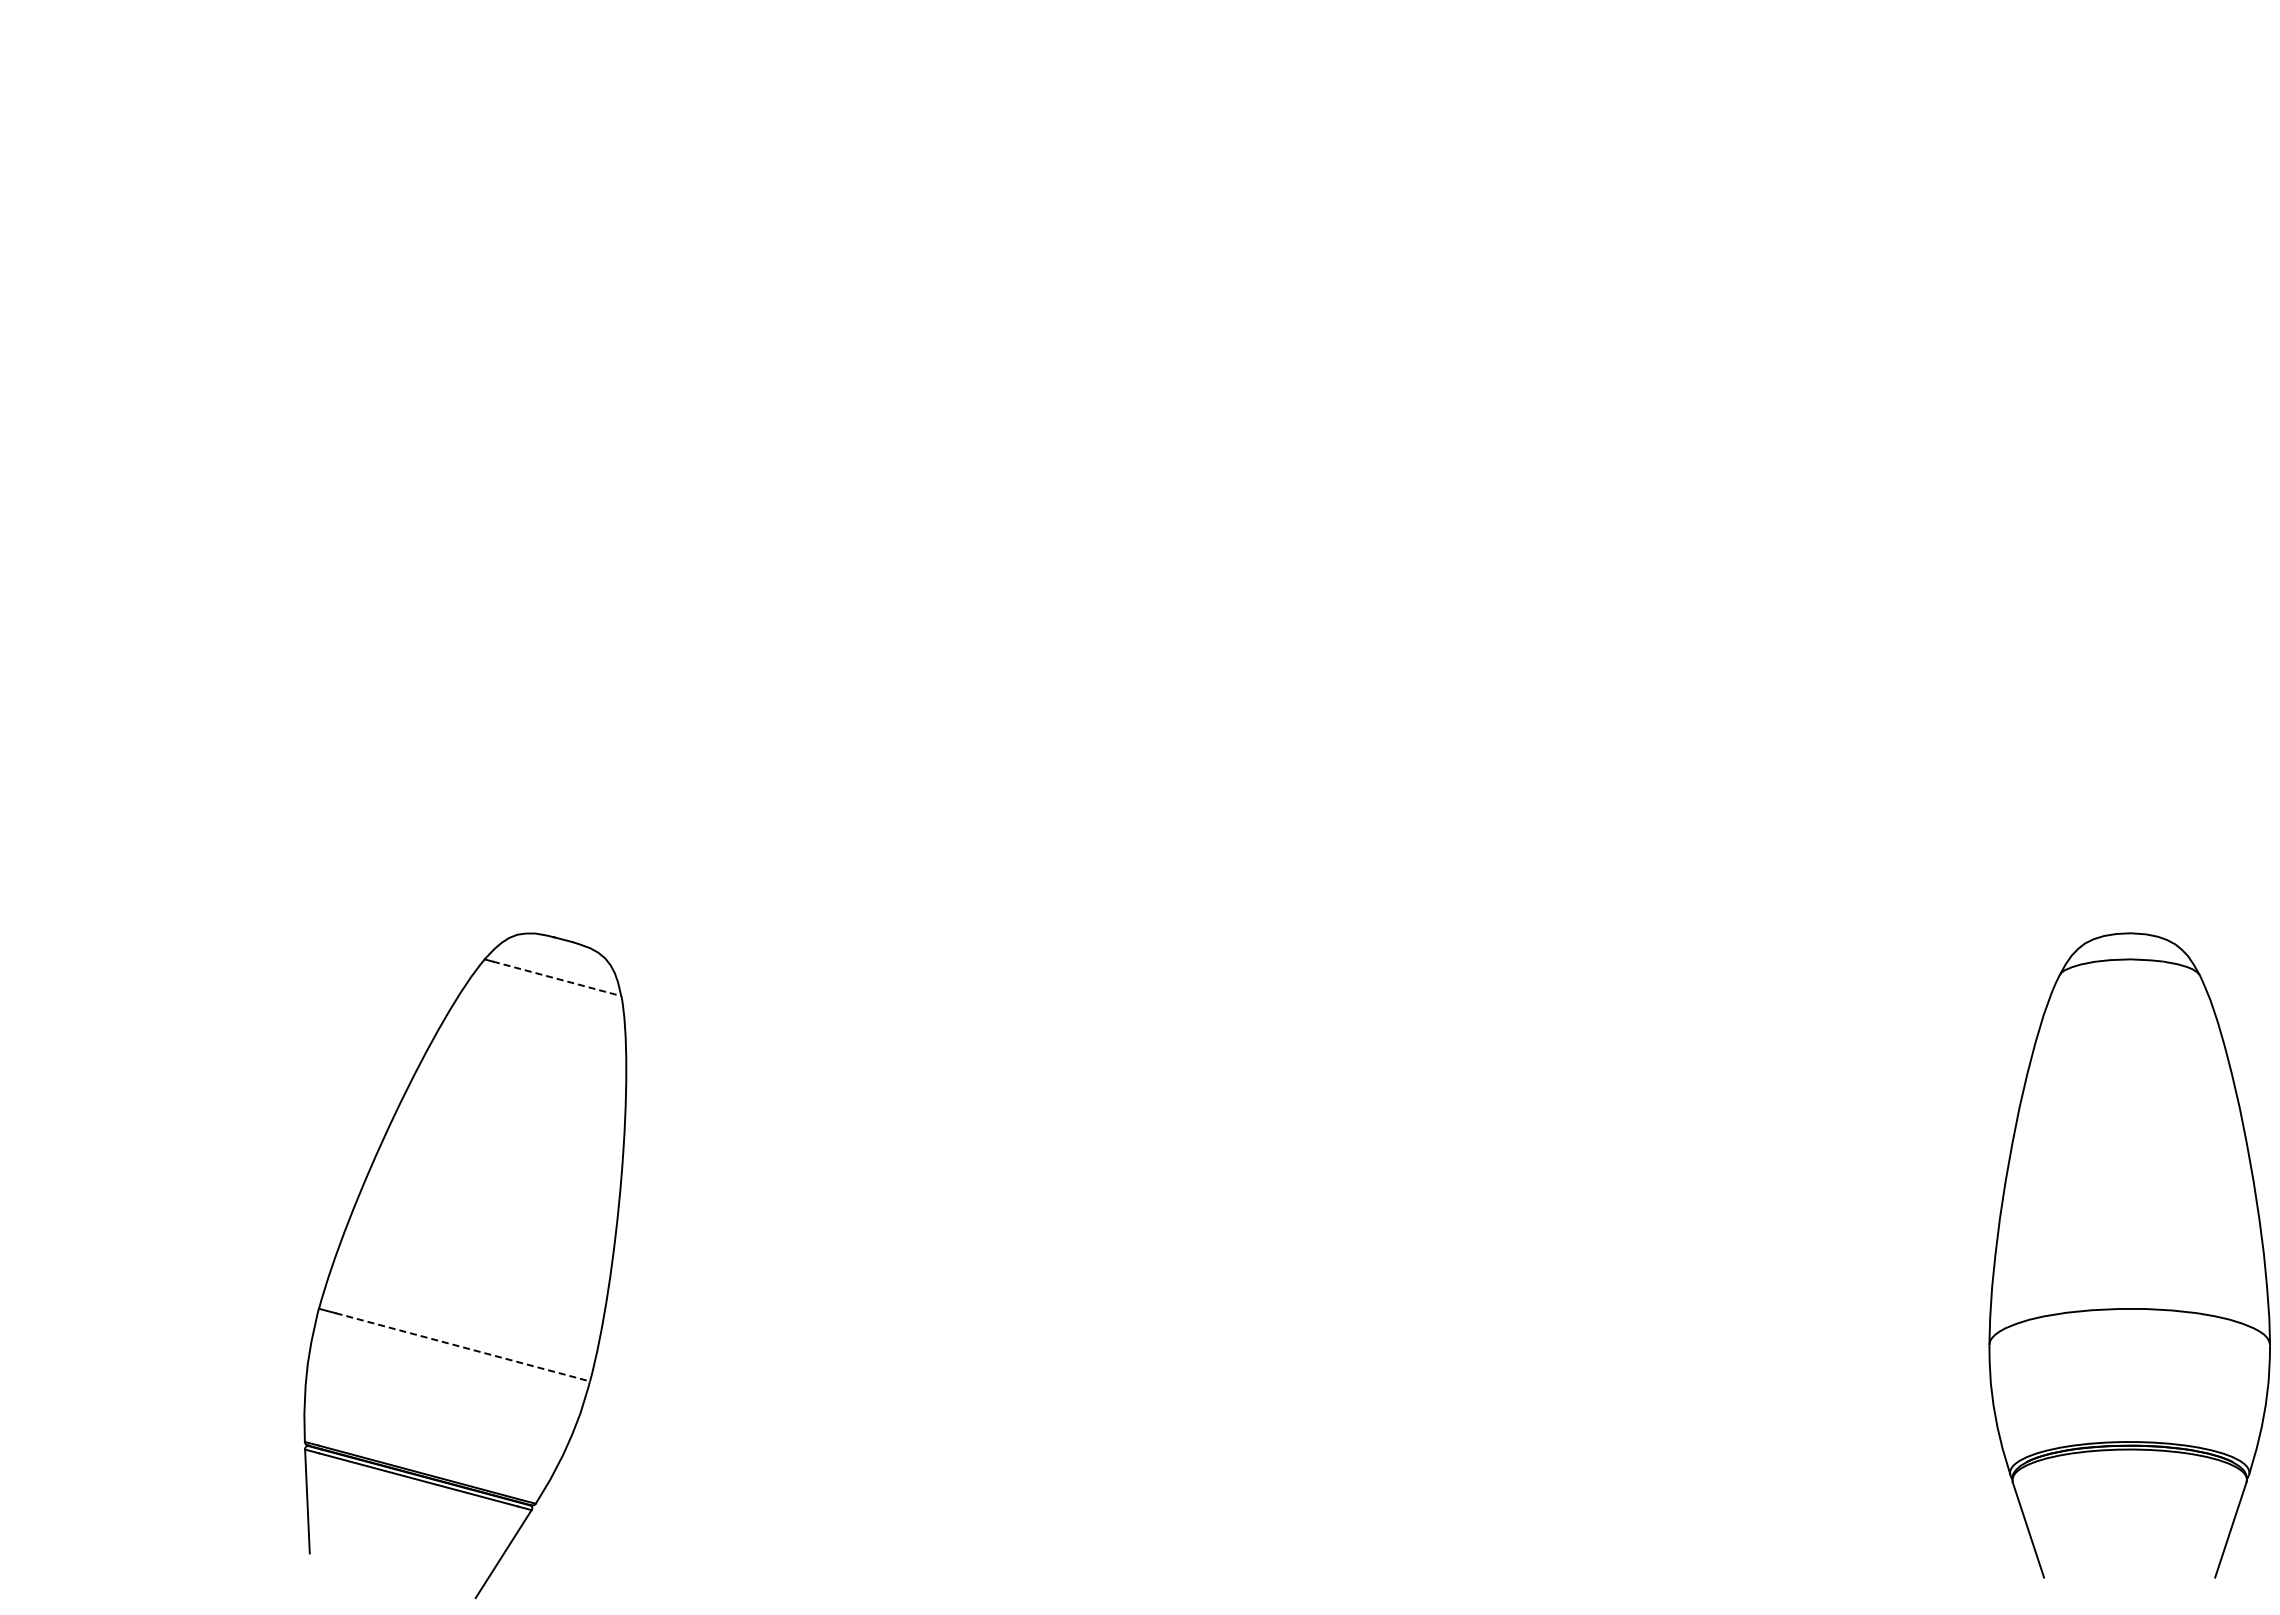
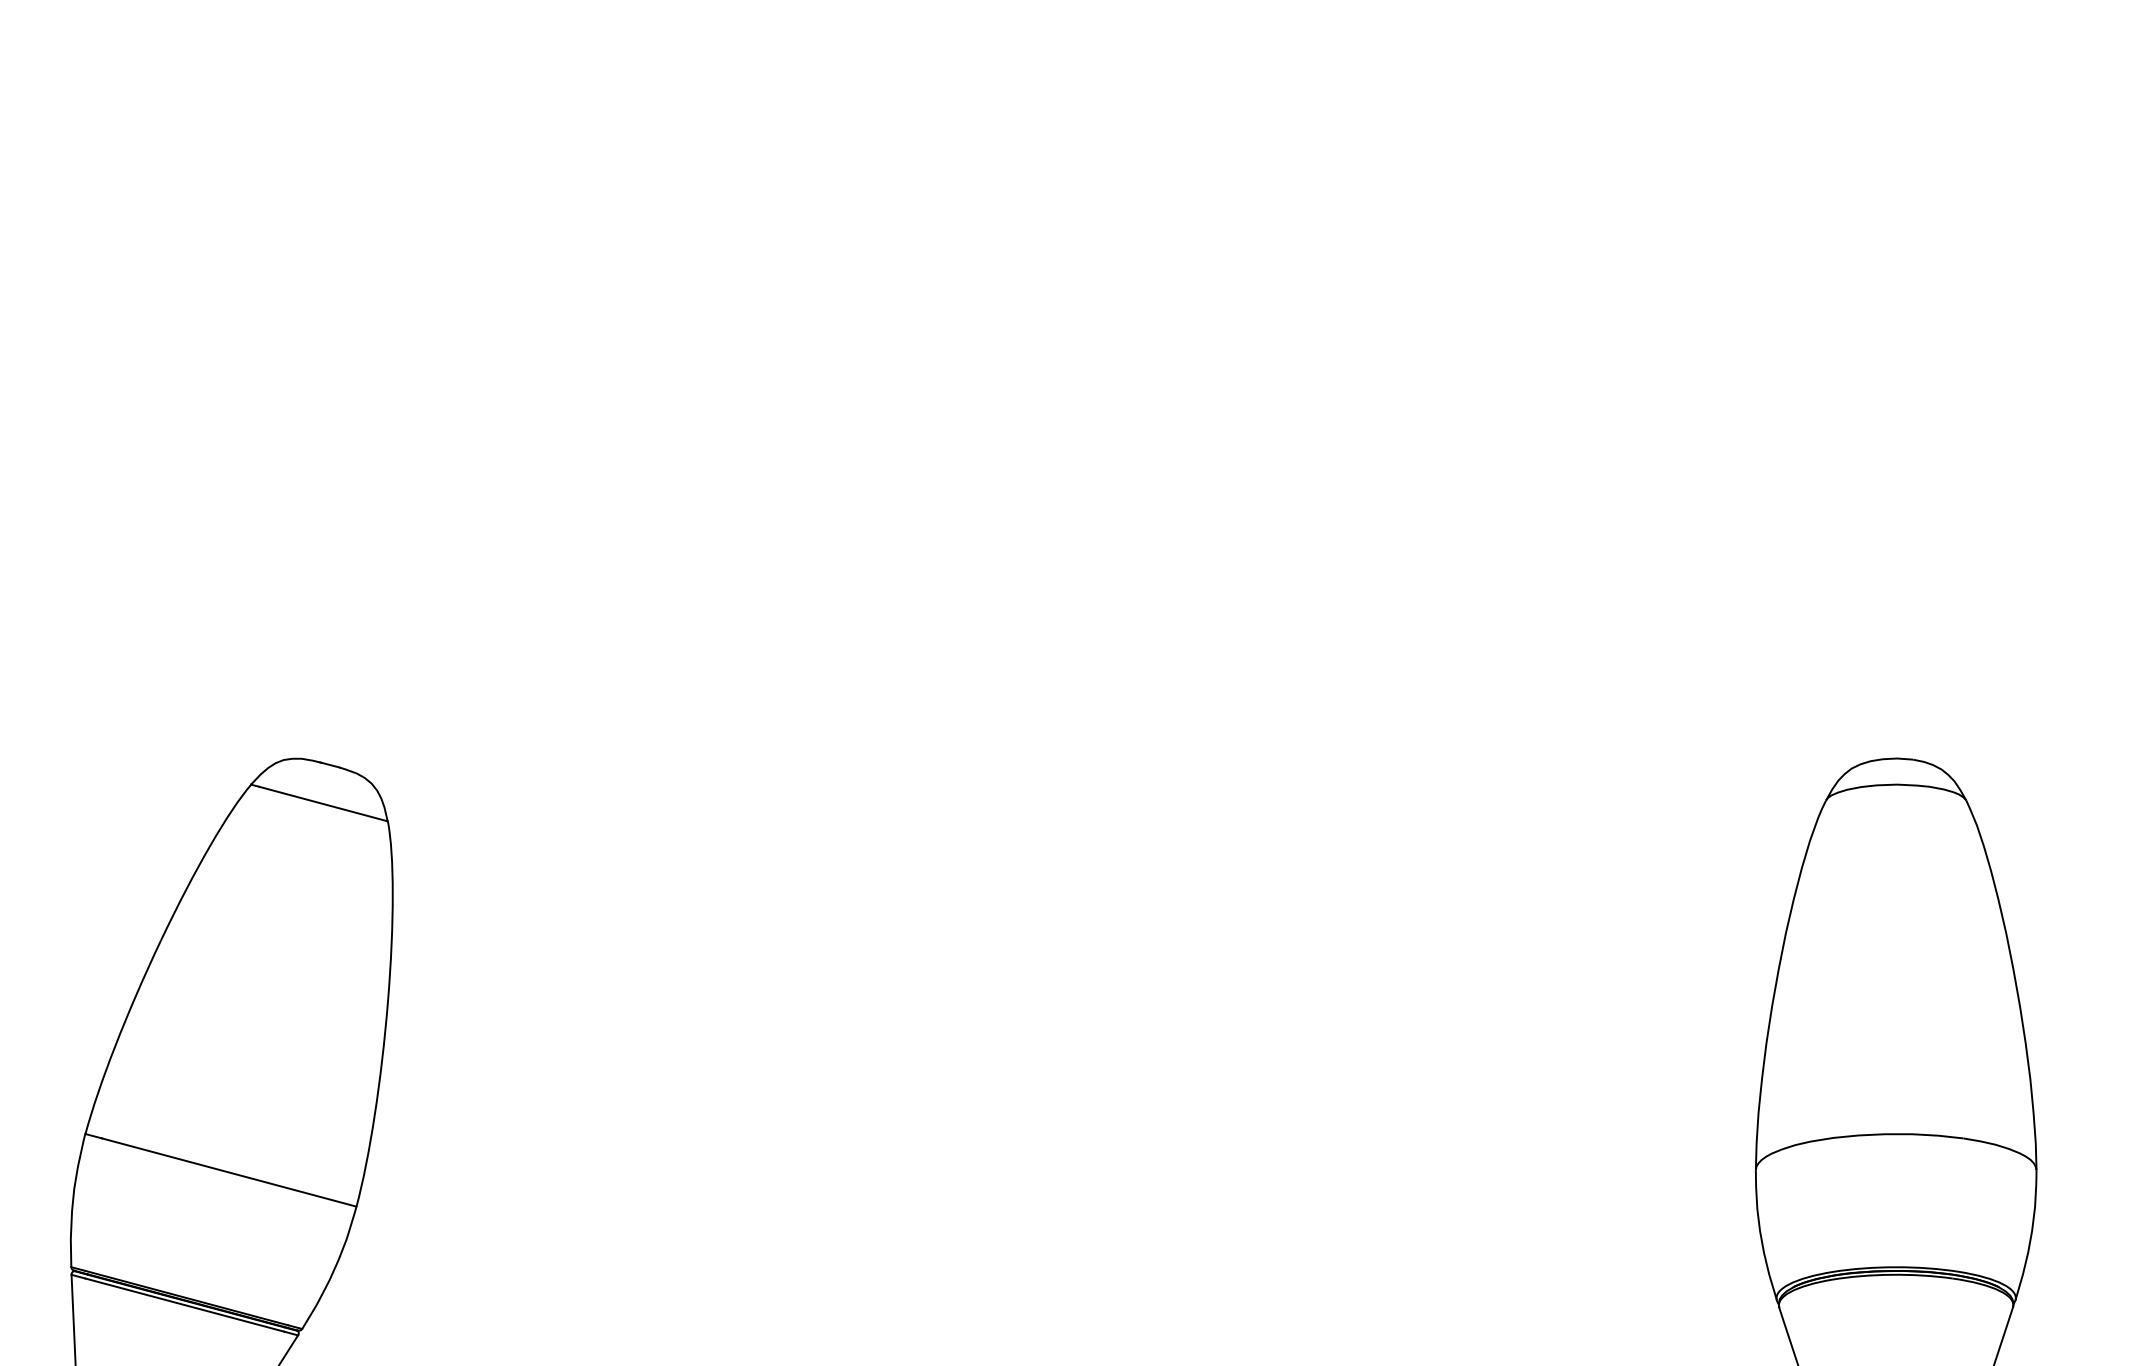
line: (557, 978) -> (323, 803), dashed -> solid
line: (462, 1347) -> (228, 1172), dashed -> solid

